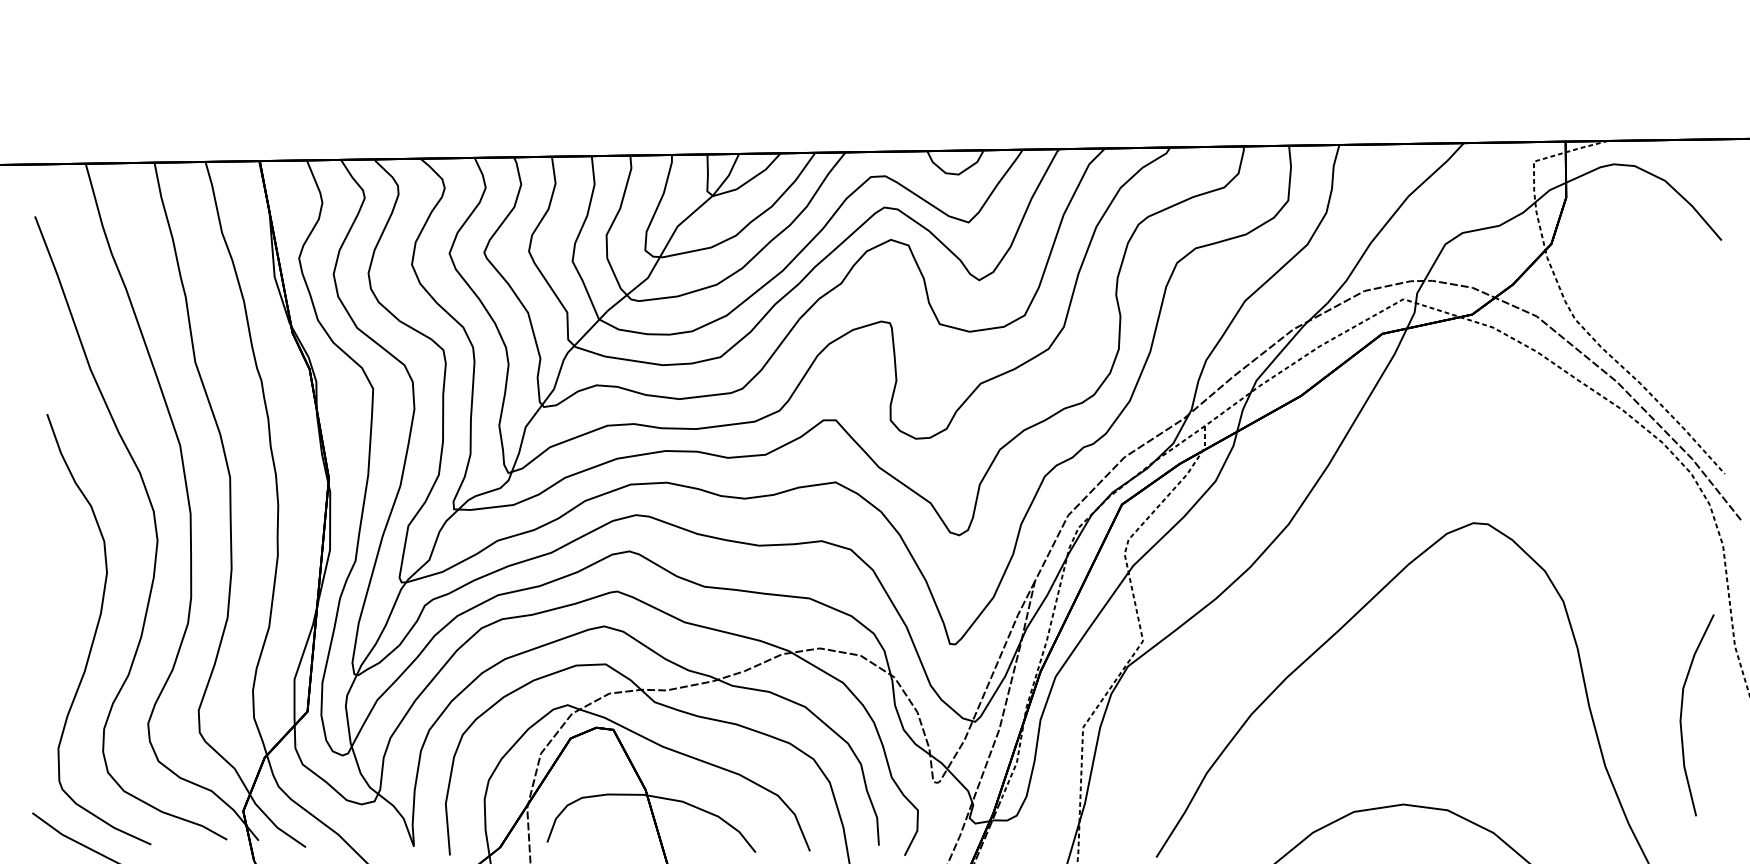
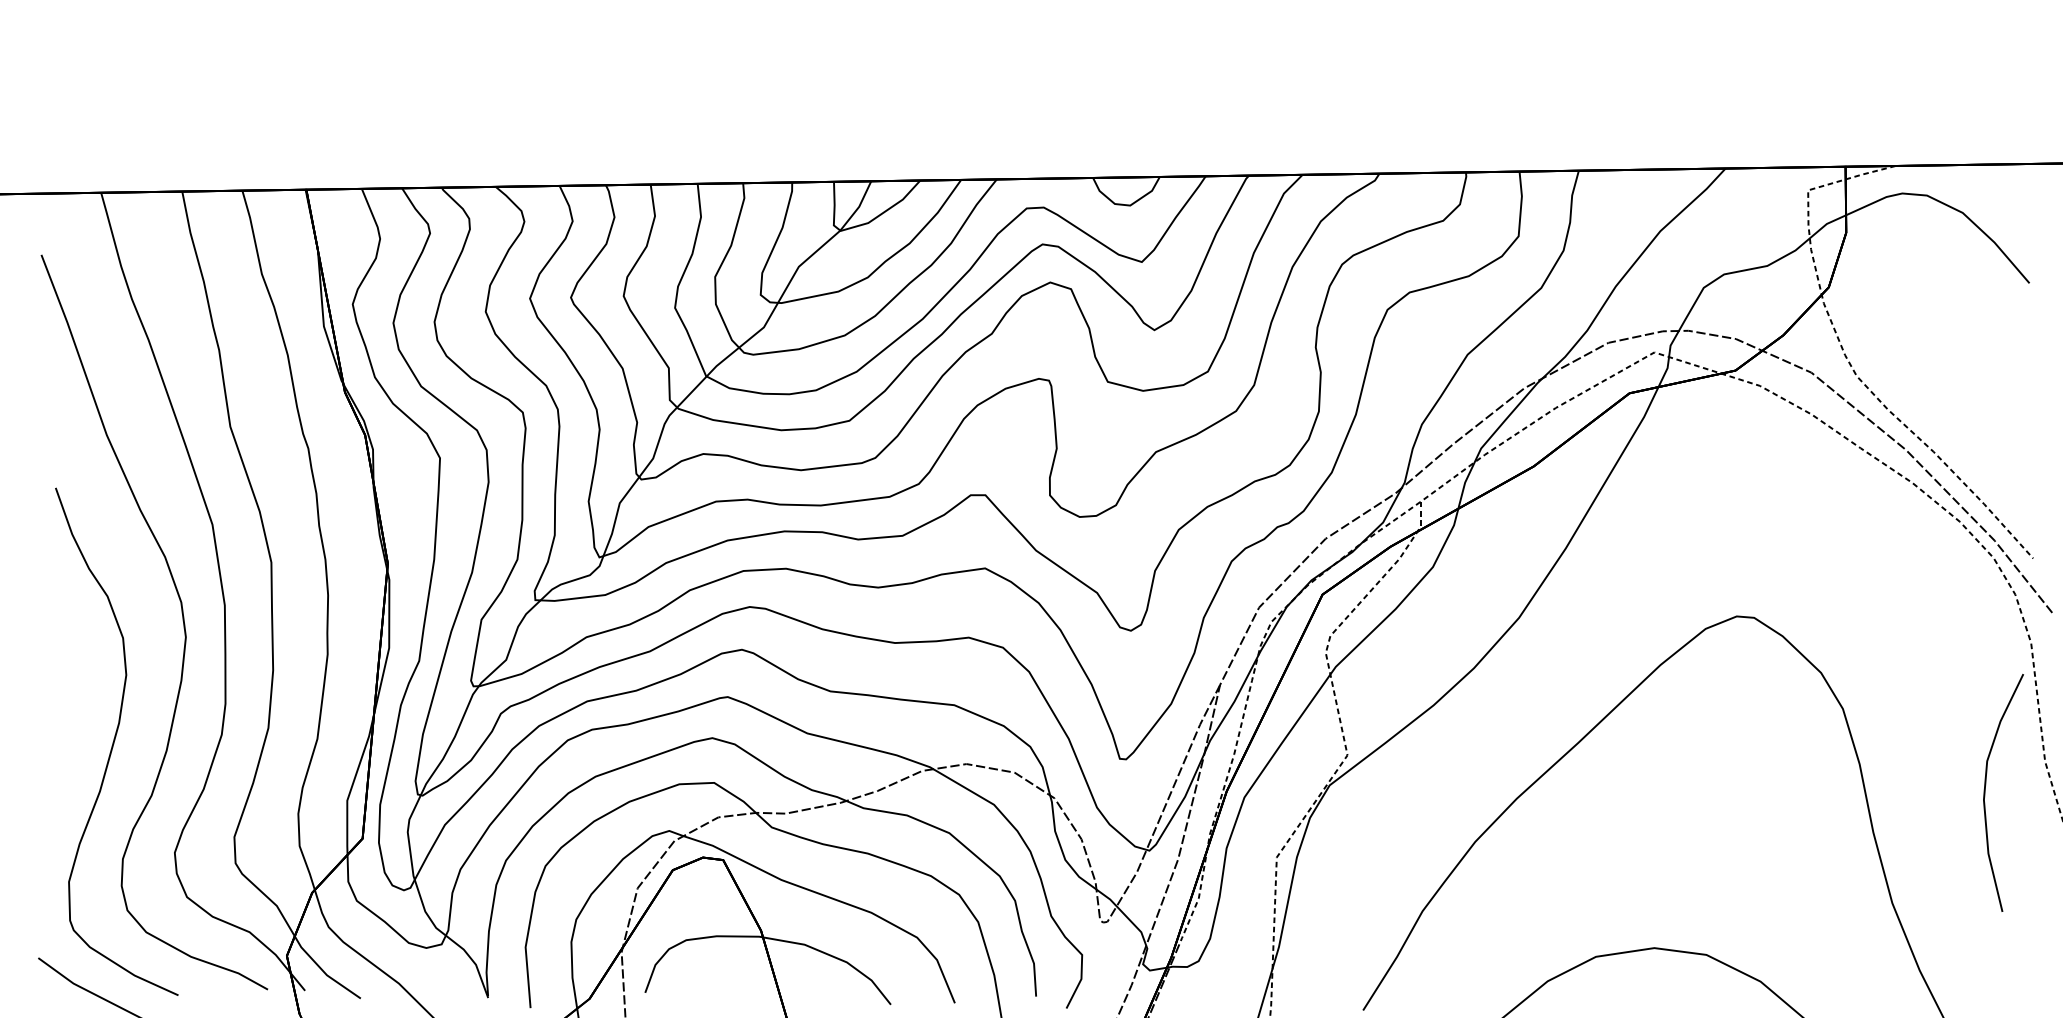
curve: (1681, 714) -> (1985, 792), moved

